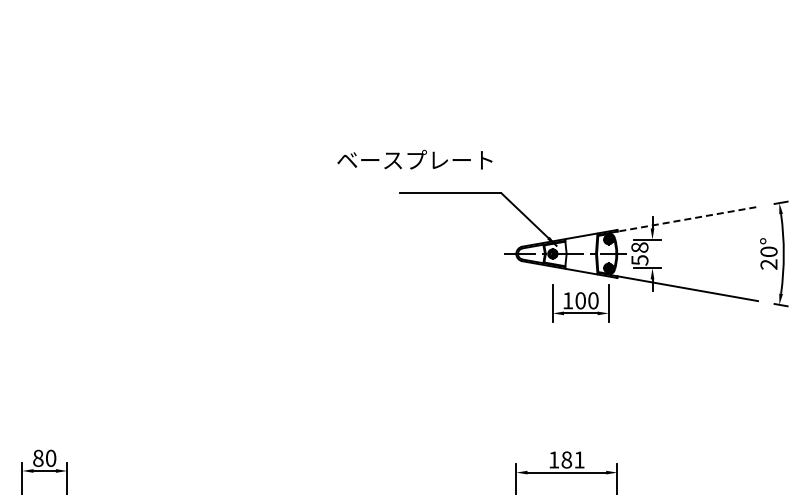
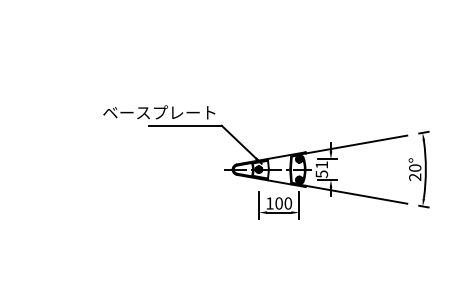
text: (414, 159) -> (158, 112), moved
line: (689, 219) -> (357, 144), dashed -> solid
text: (639, 247) -> (321, 164), 58 -> 51

